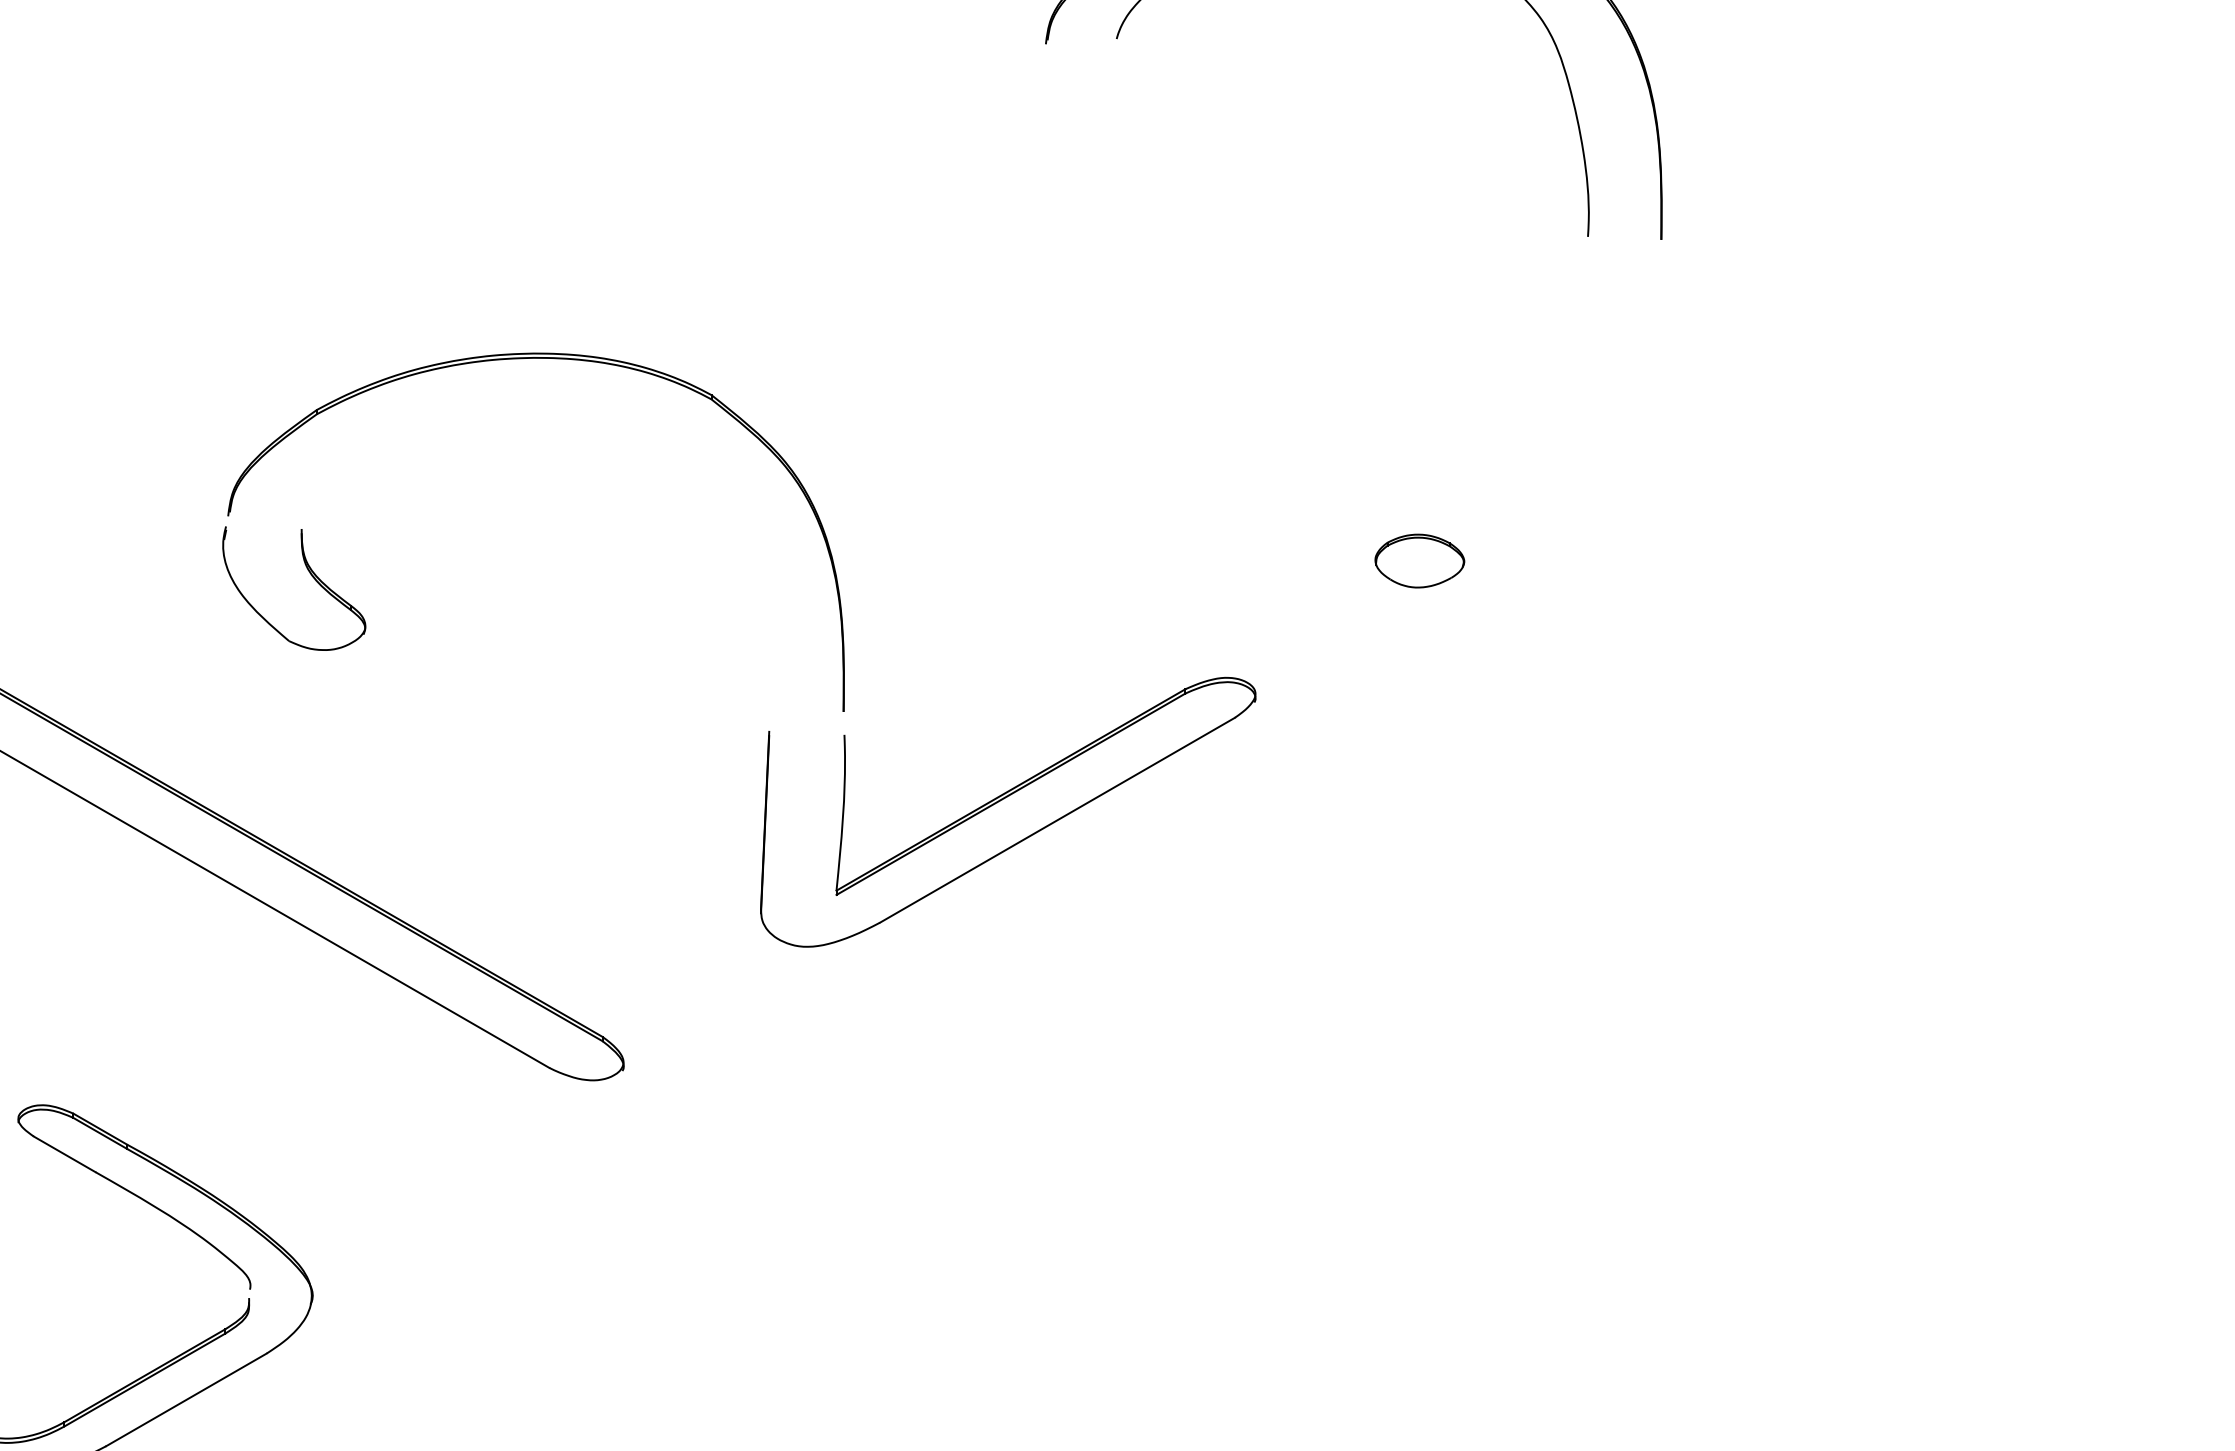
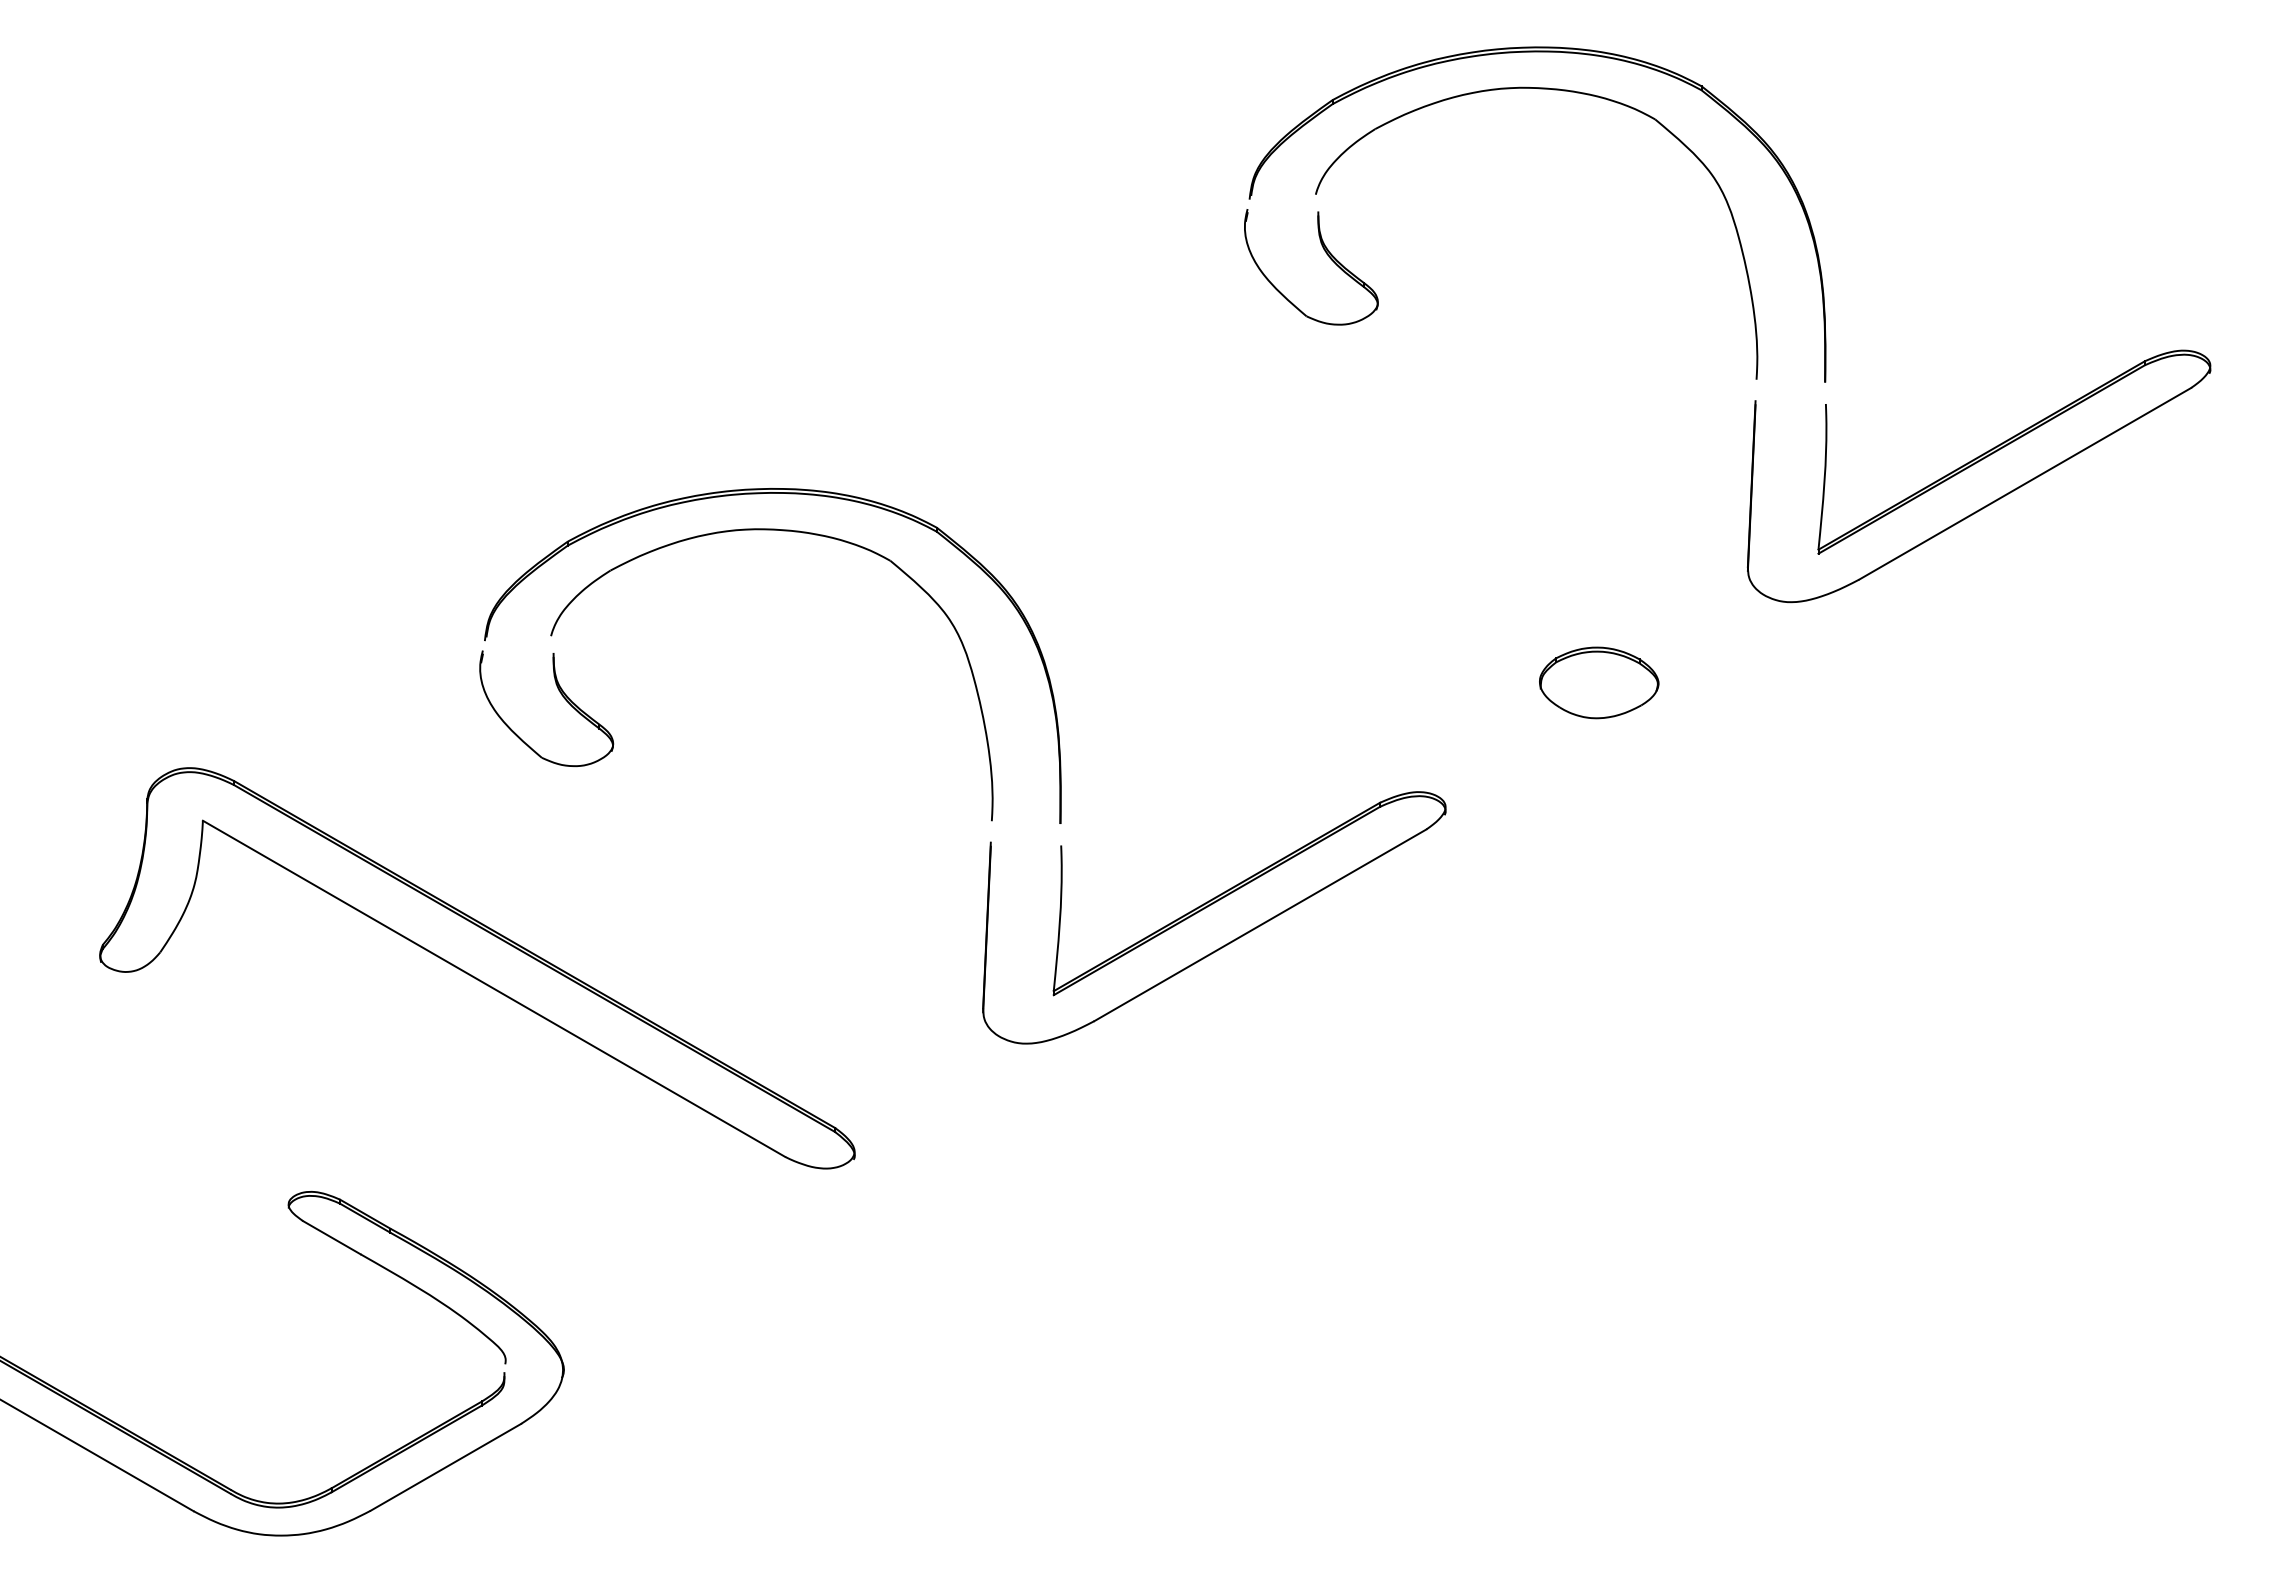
part: (1128, 102) -> (1326, 254), added
part: (1819, 328) -> (1973, 465), added
part: (546, 399) -> (782, 531), added
part: (1420, 560) -> (1599, 682), size x1.43

